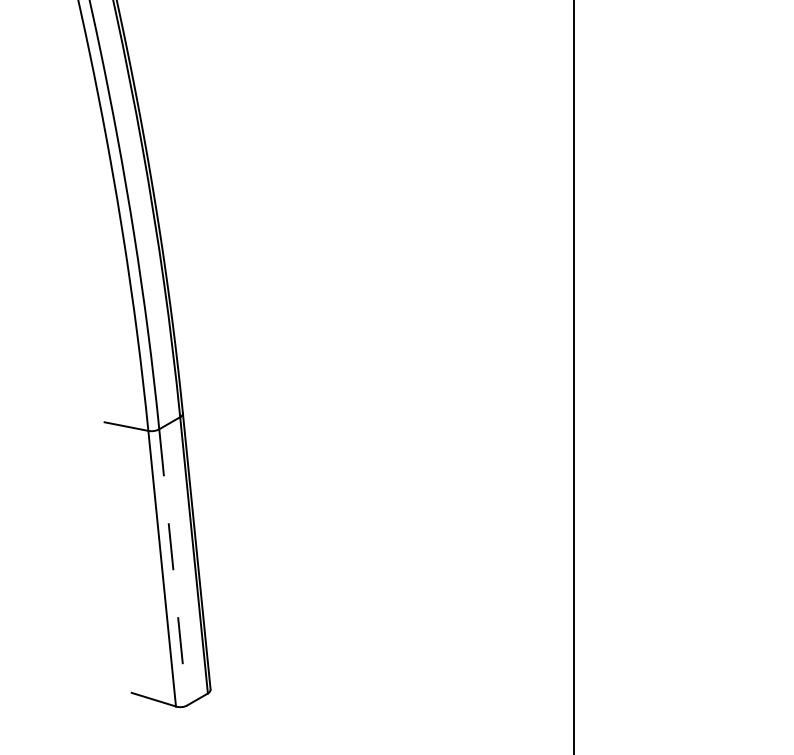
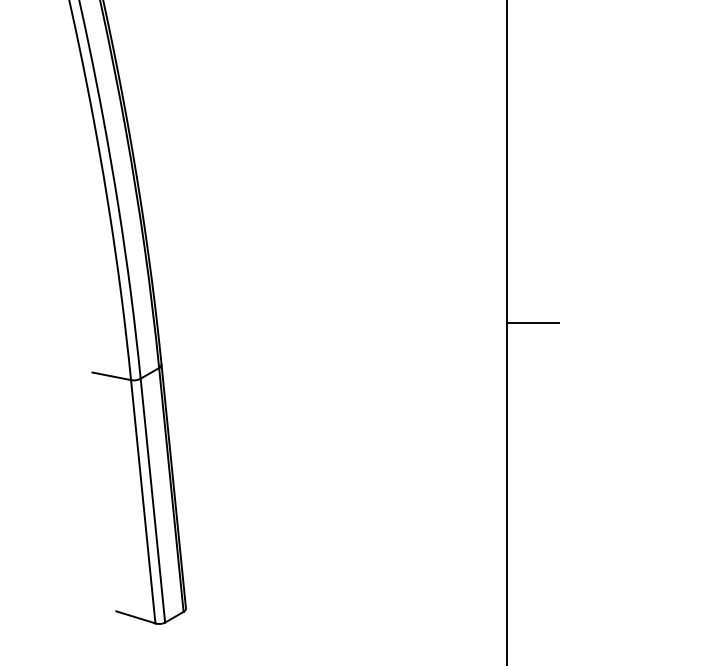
line: (603, 365) -> (532, 322), added
line: (172, 567) -> (152, 500), dashed -> solid

